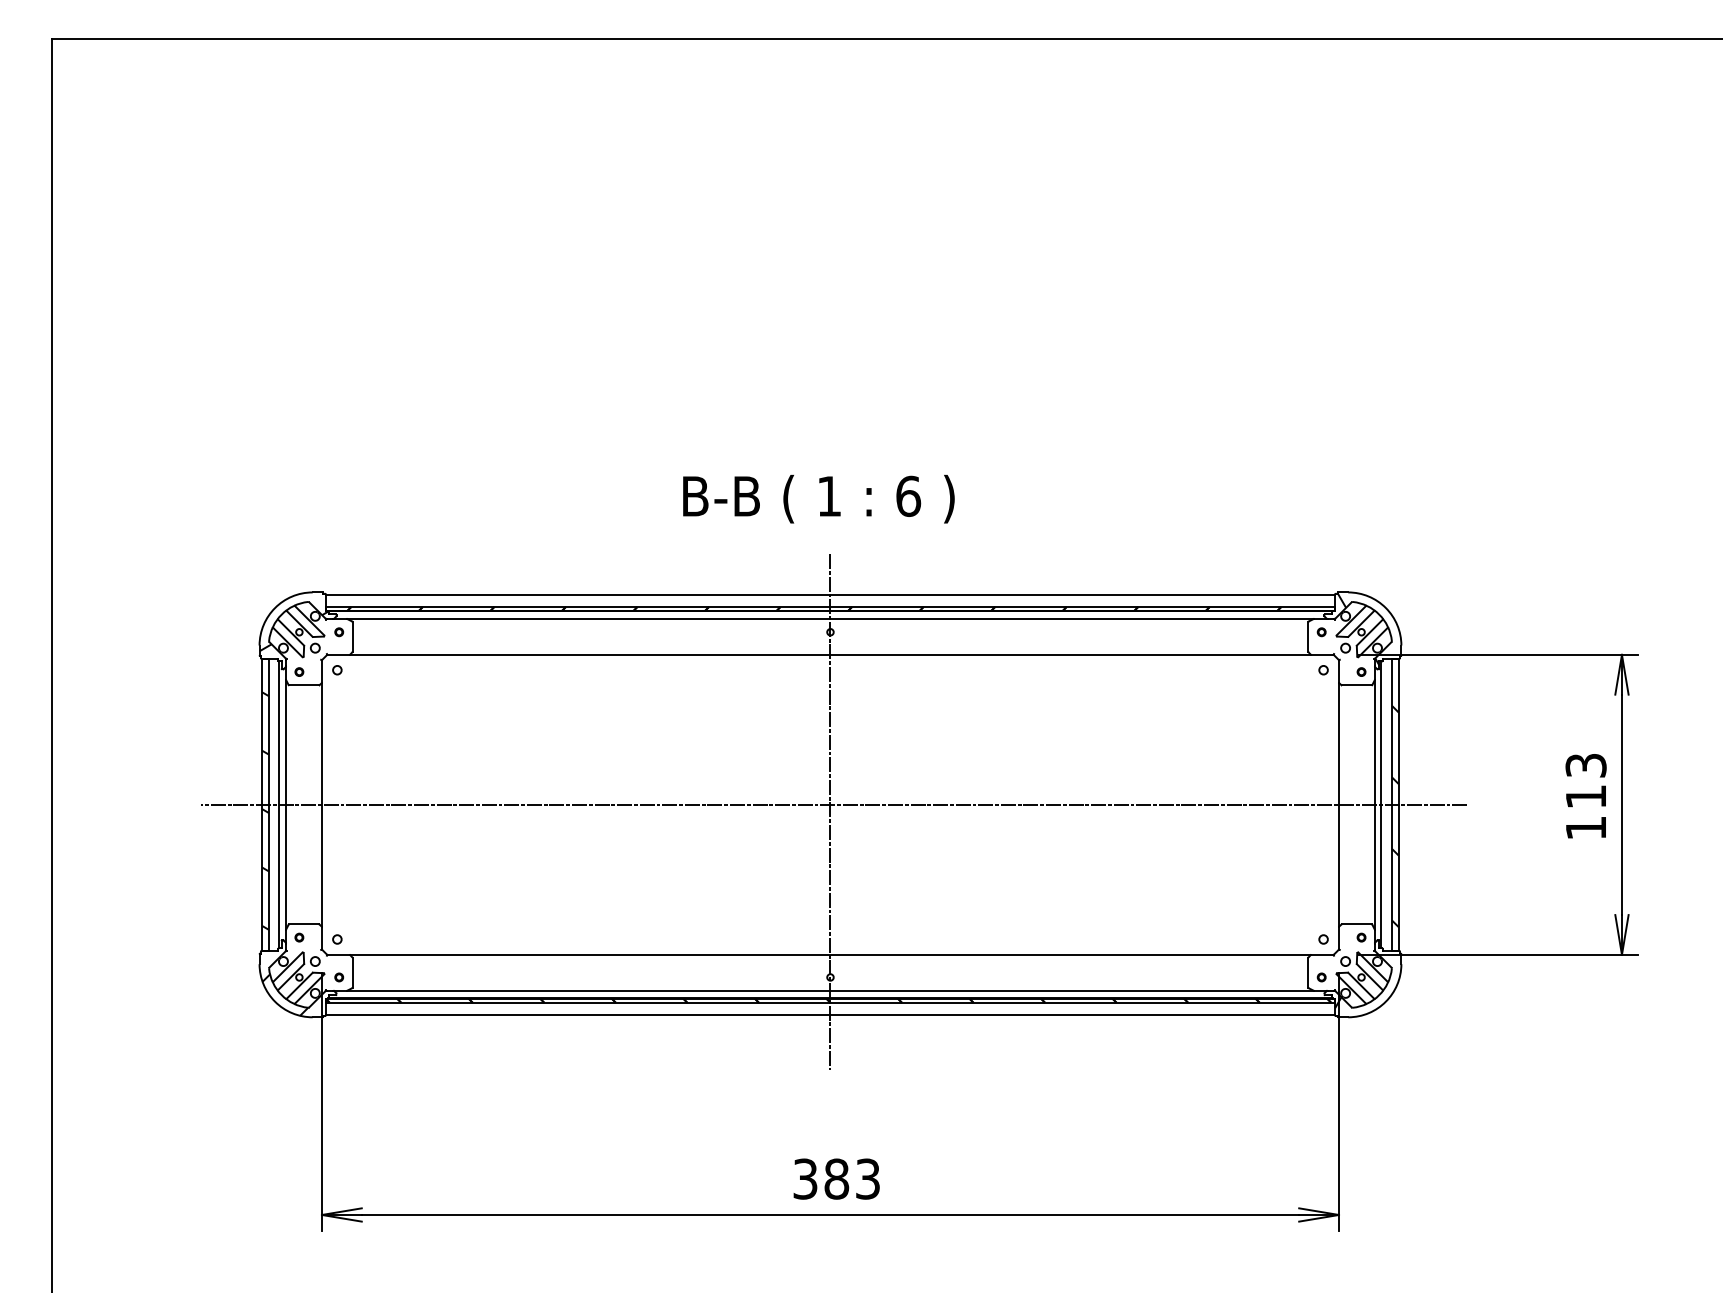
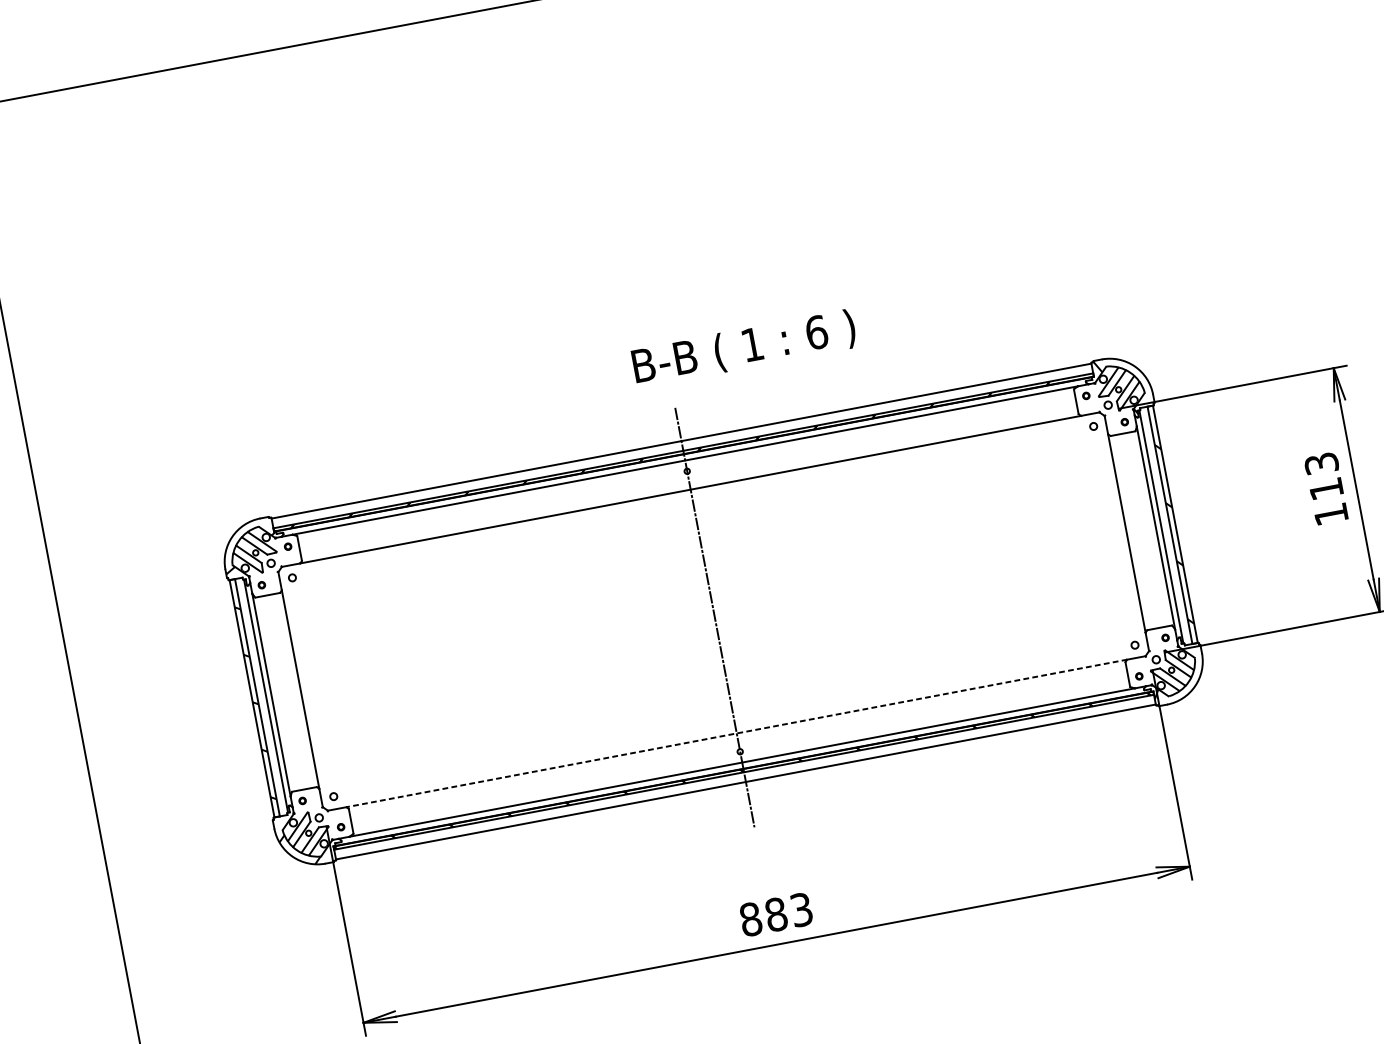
text: (818, 498) -> (743, 348), moved
line: (834, 804) -> (716, 610), removed
line: (830, 954) -> (736, 733), solid -> dashed
text: (805, 1178) -> (750, 918), 383 -> 883

